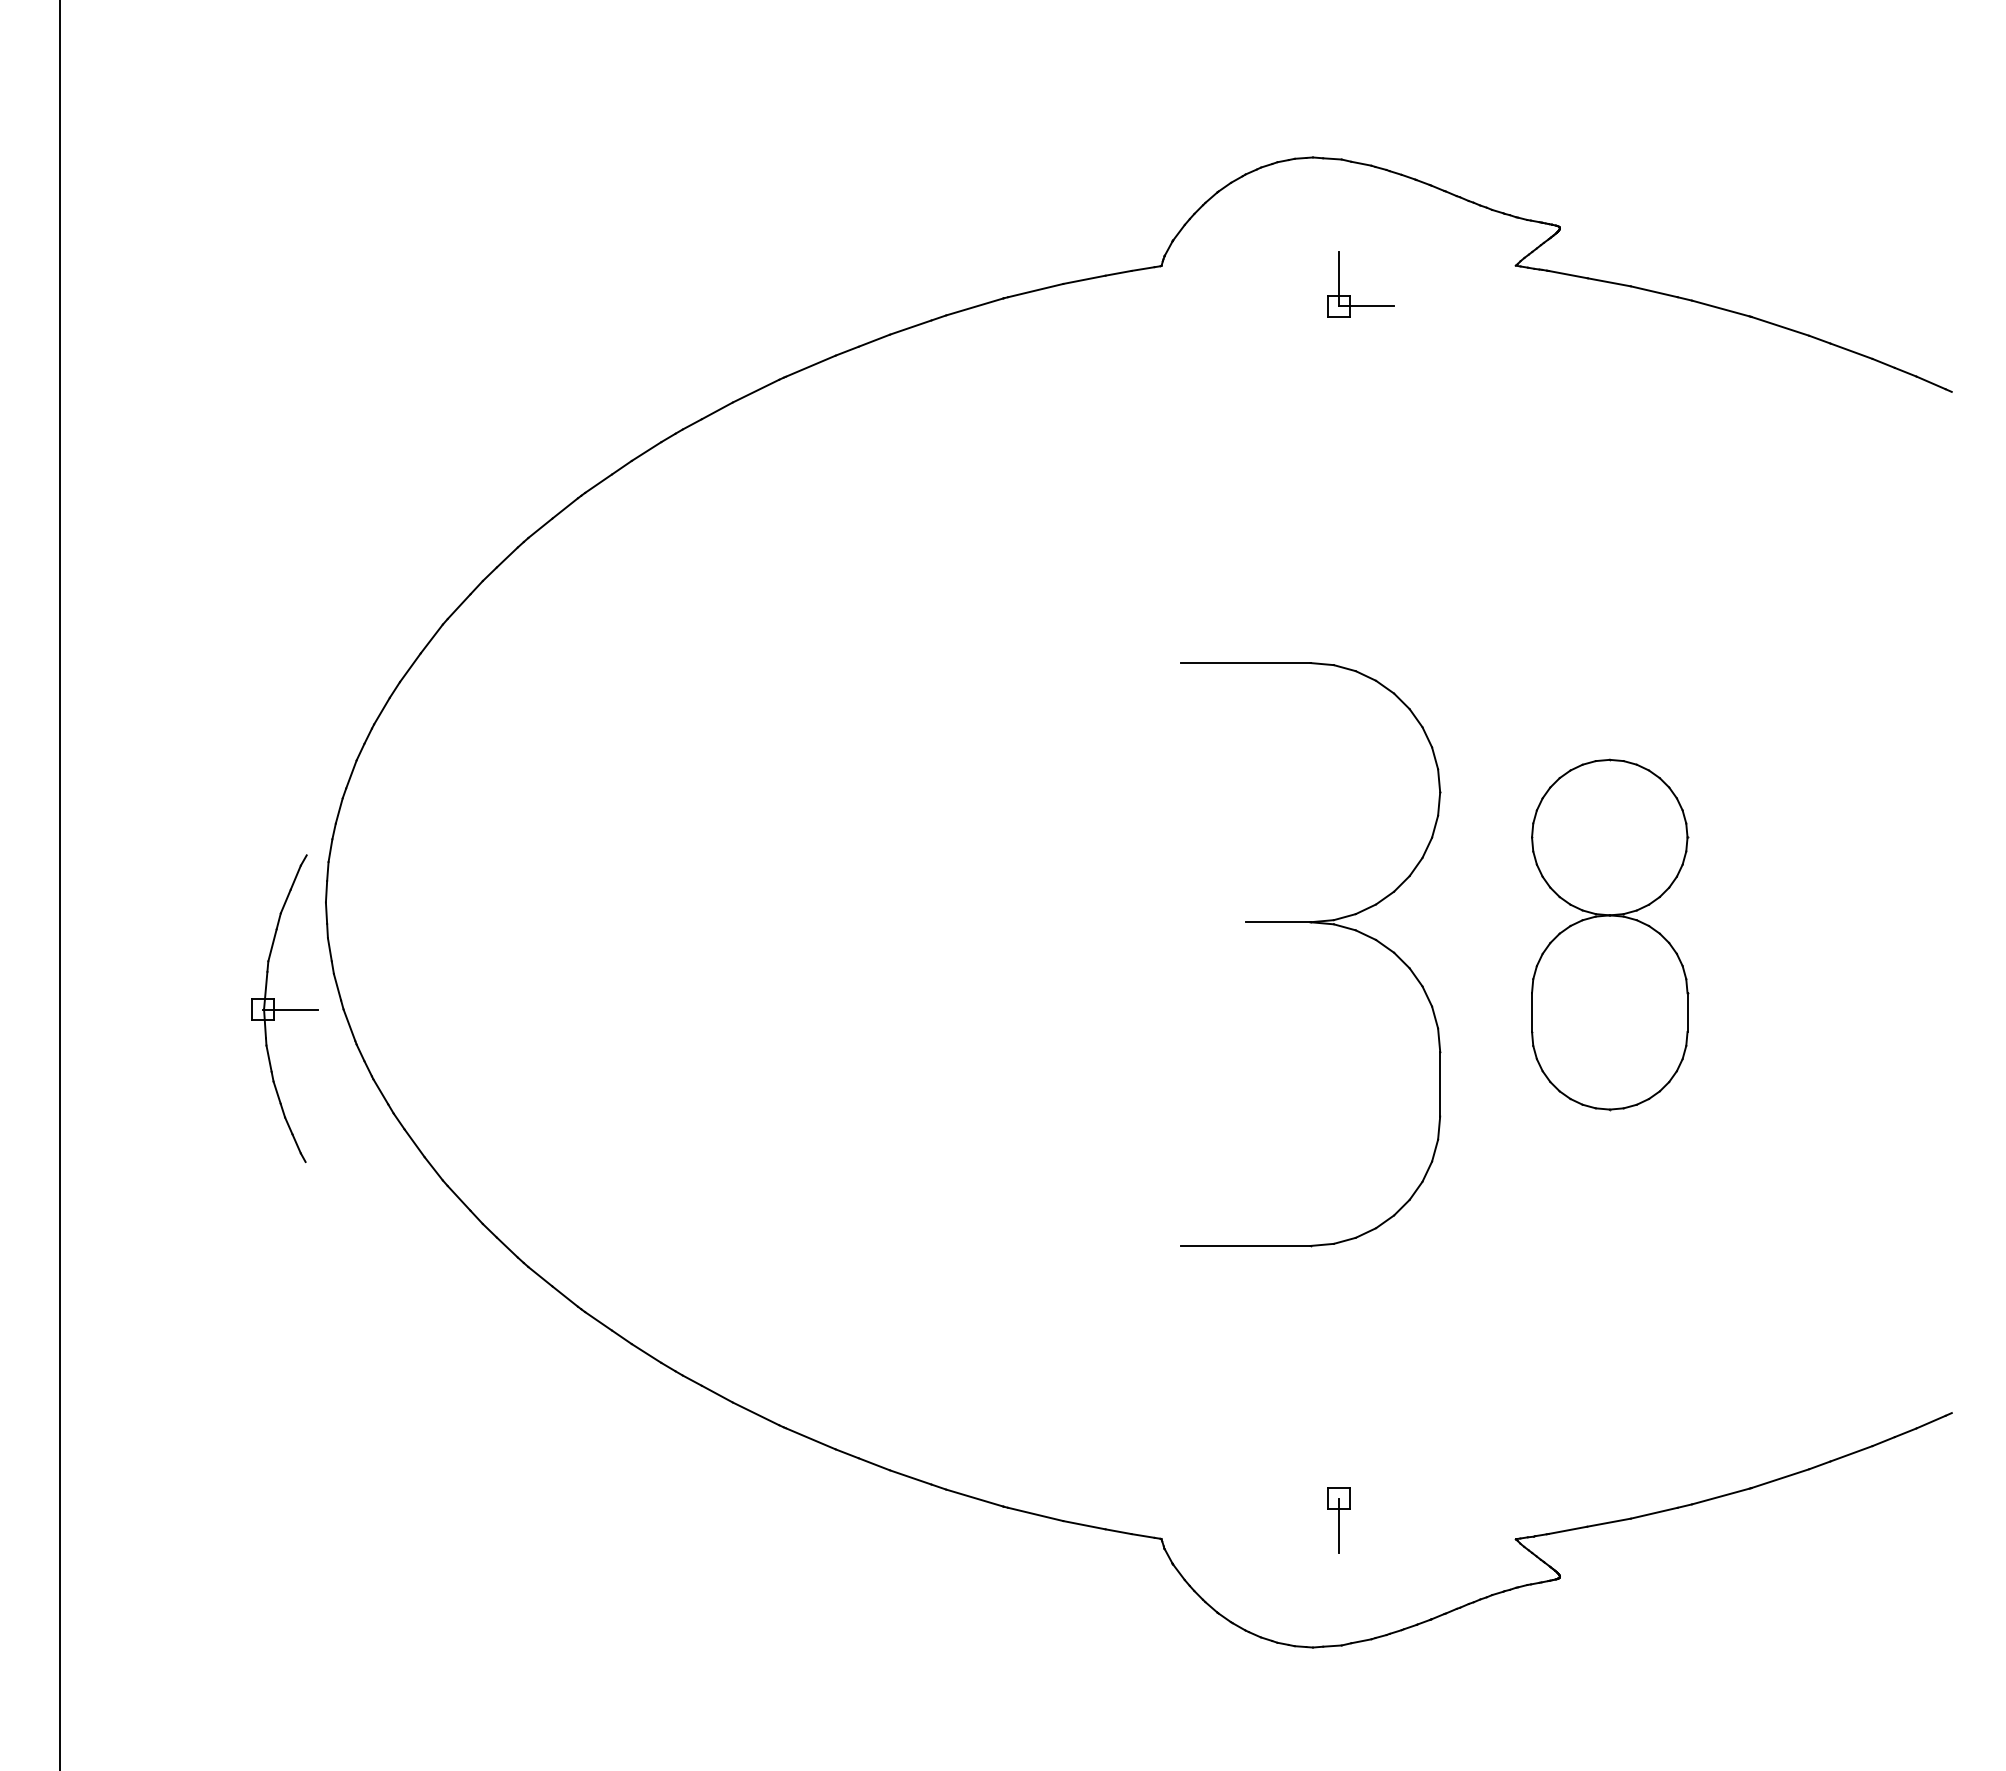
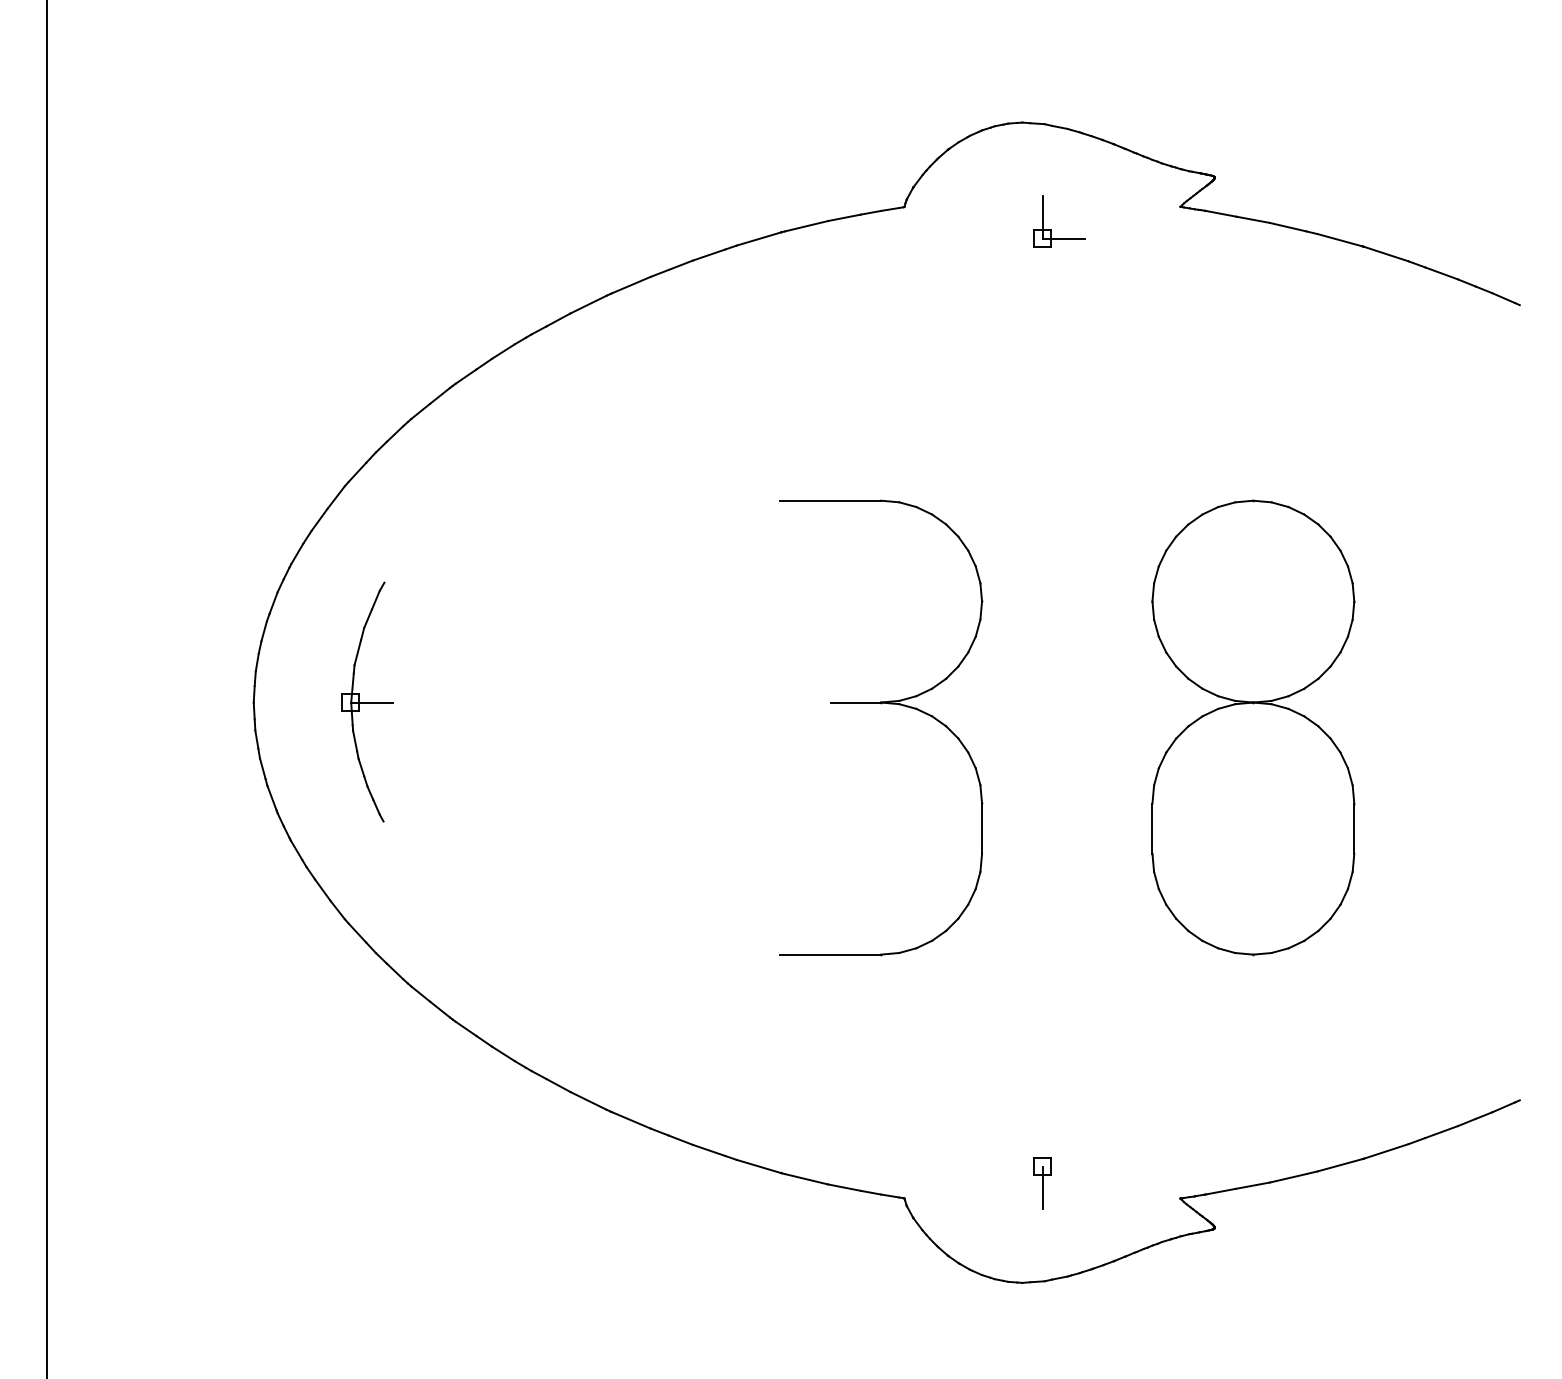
part: (1310, 923) -> (881, 703), moved
part: (1609, 934) -> (1253, 727), size x1.67
part: (284, 1008) -> (367, 701), moved

